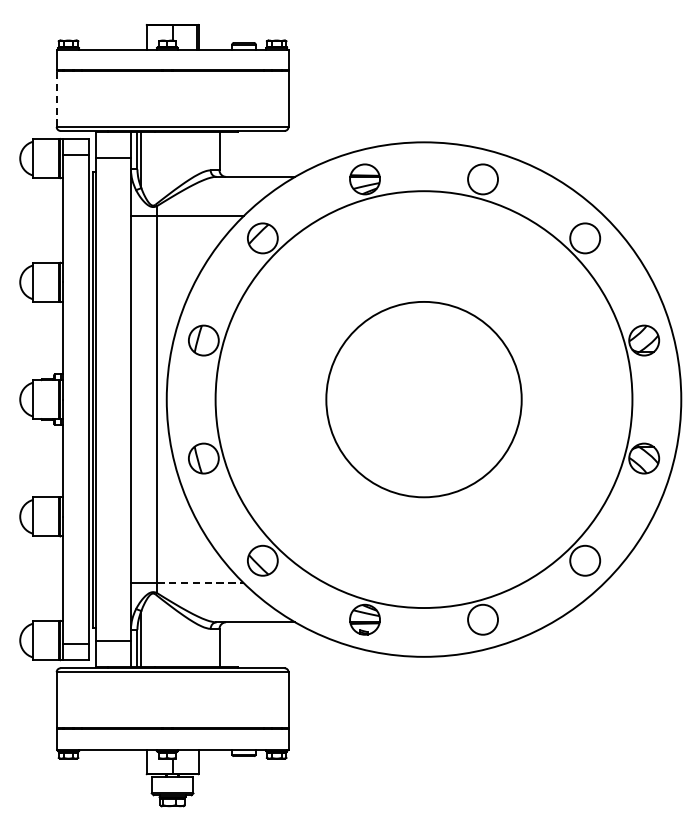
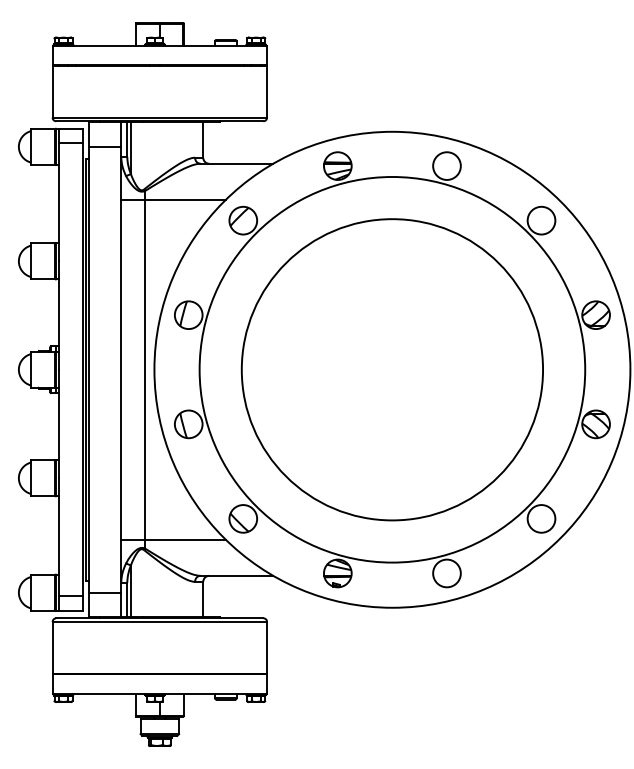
line: (56, 98) -> (52, 91), dashed -> solid
circle: (424, 399) -> (392, 369), size x1.67
line: (201, 583) -> (186, 539), dashed -> solid

